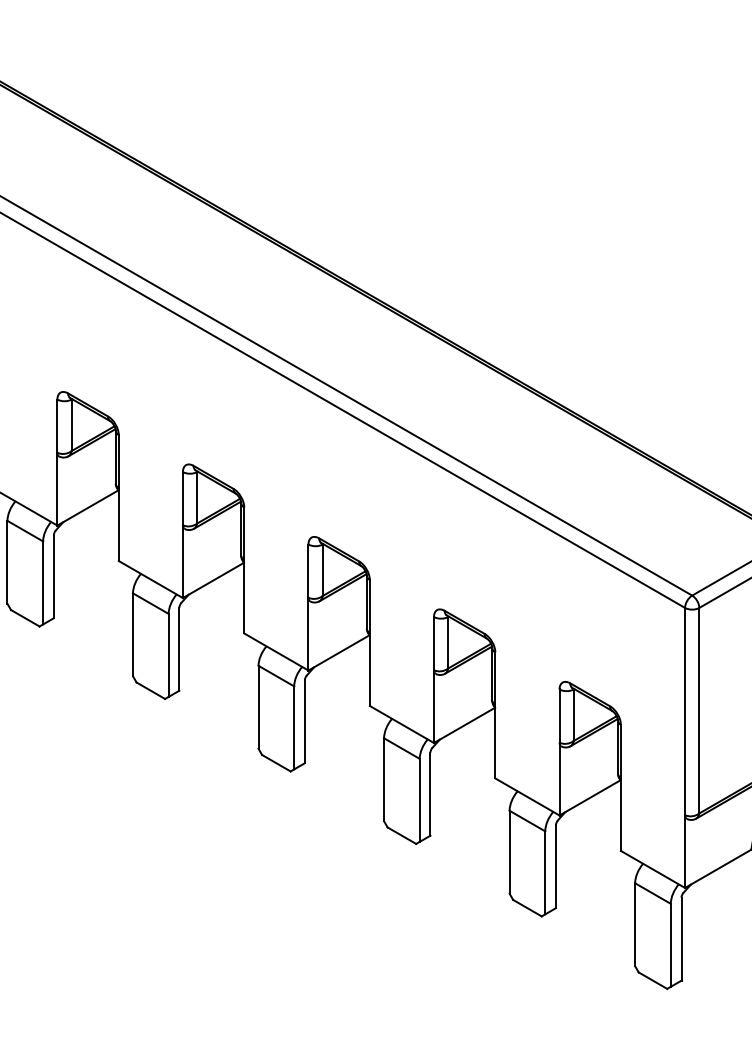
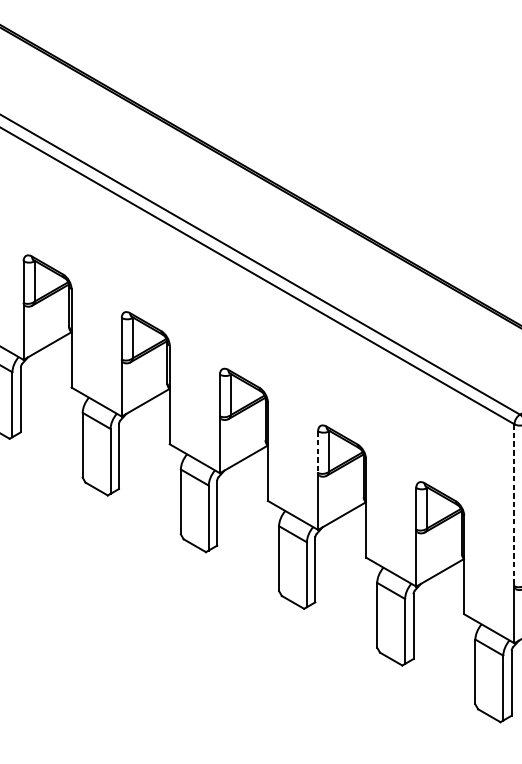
line: (434, 643) -> (318, 452), solid -> dashed
line: (685, 711) -> (514, 505), solid -> dashed

